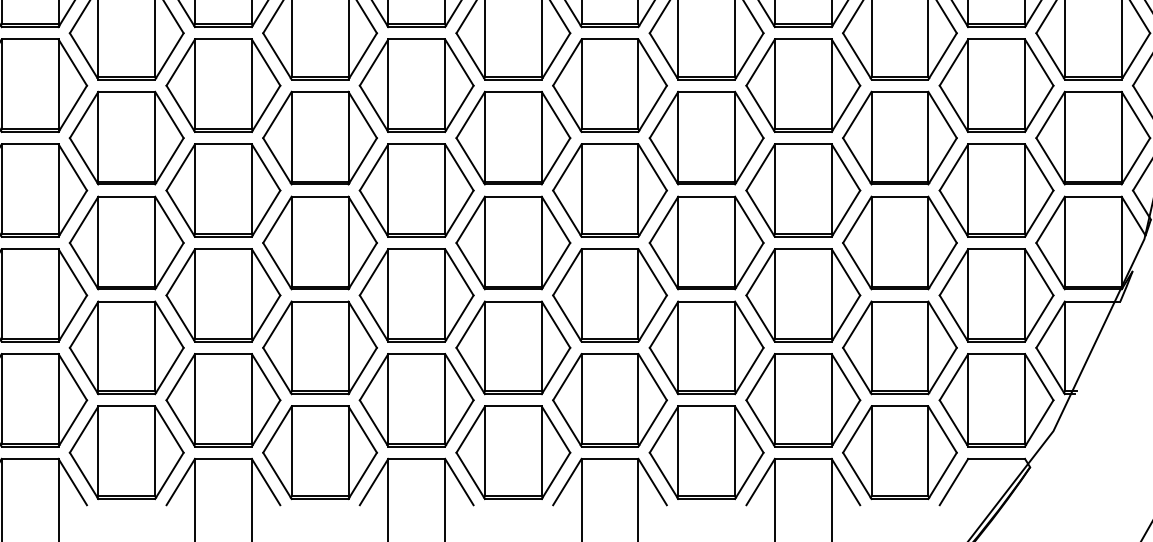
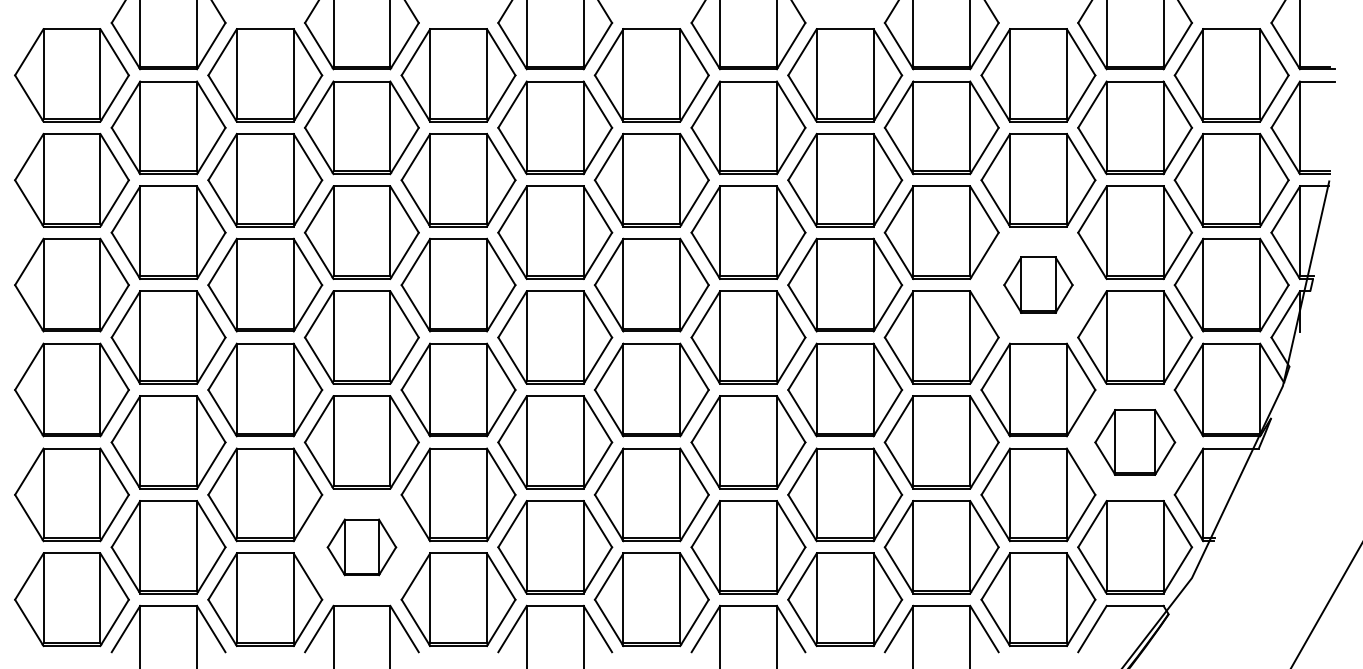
part: (900, 137) -> (1038, 284), size x0.6
part: (997, 295) -> (1135, 442), size x0.7
part: (223, 400) -> (361, 547), size x0.6

